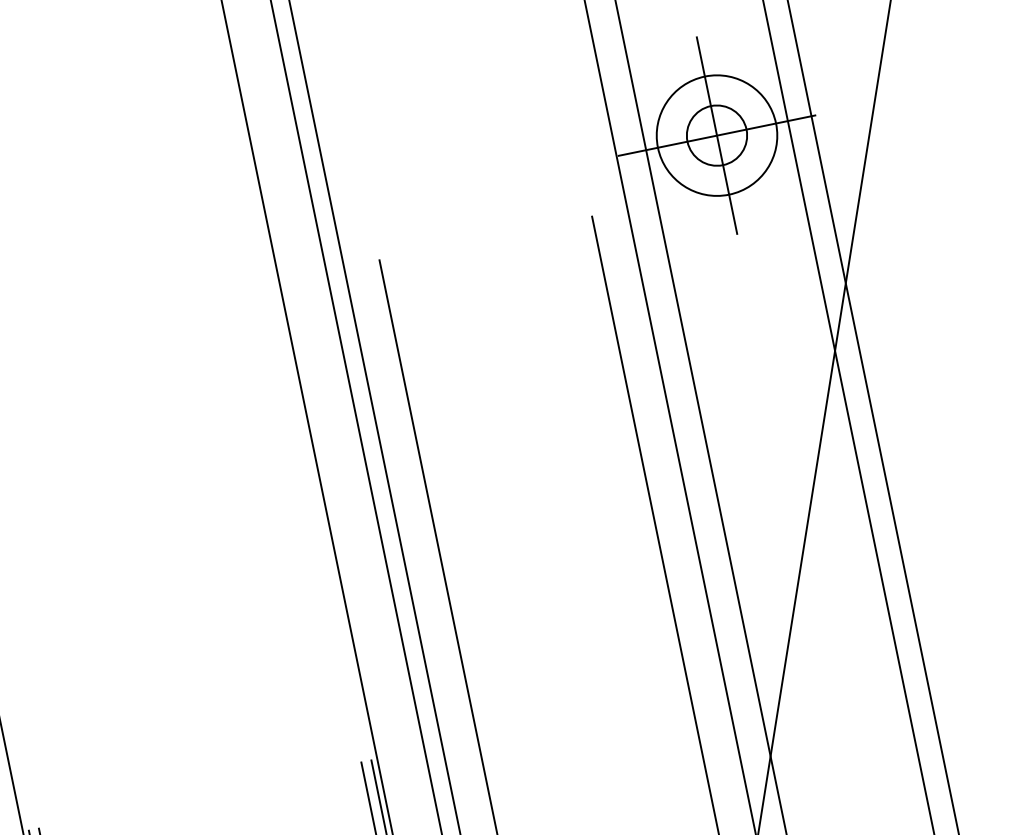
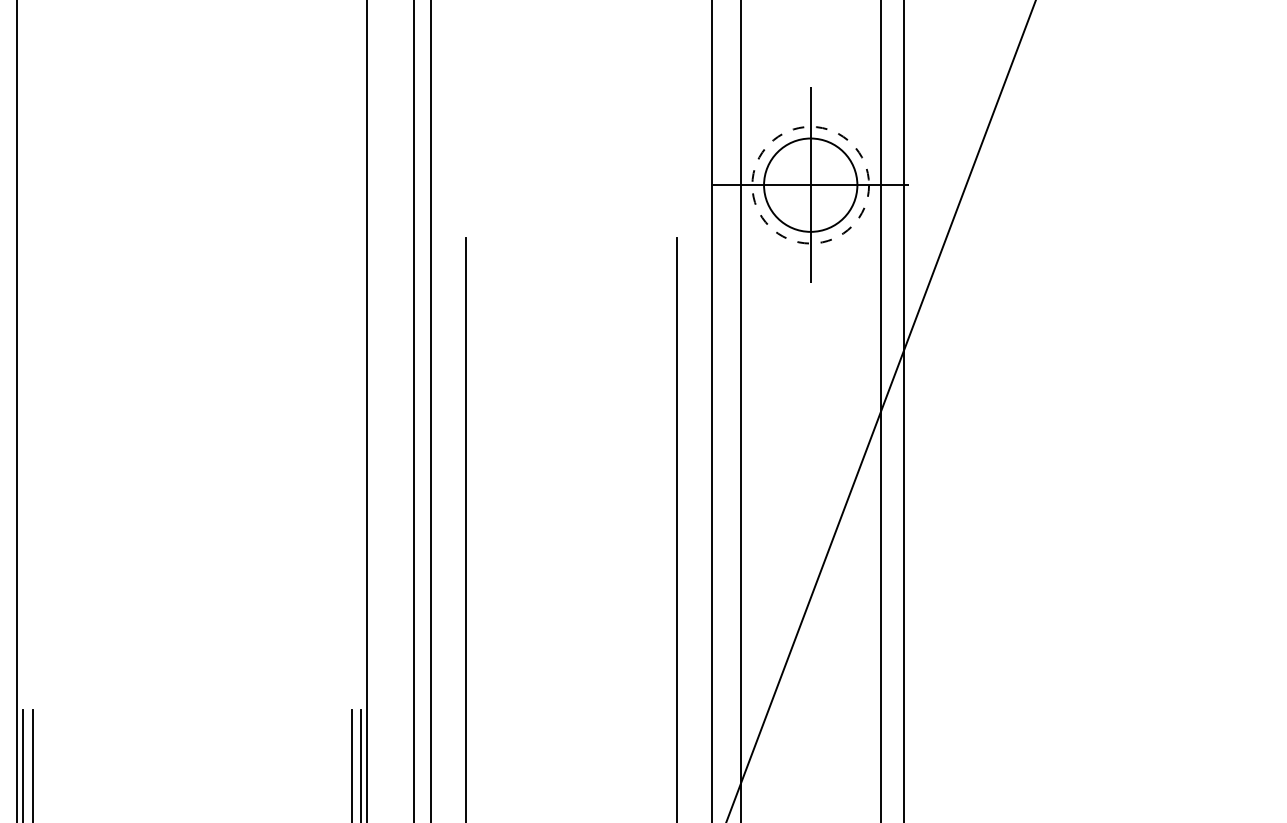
circle: (716, 134) -> (810, 184), solid -> dashed
circle: (716, 135) -> (810, 185), size x1.6

